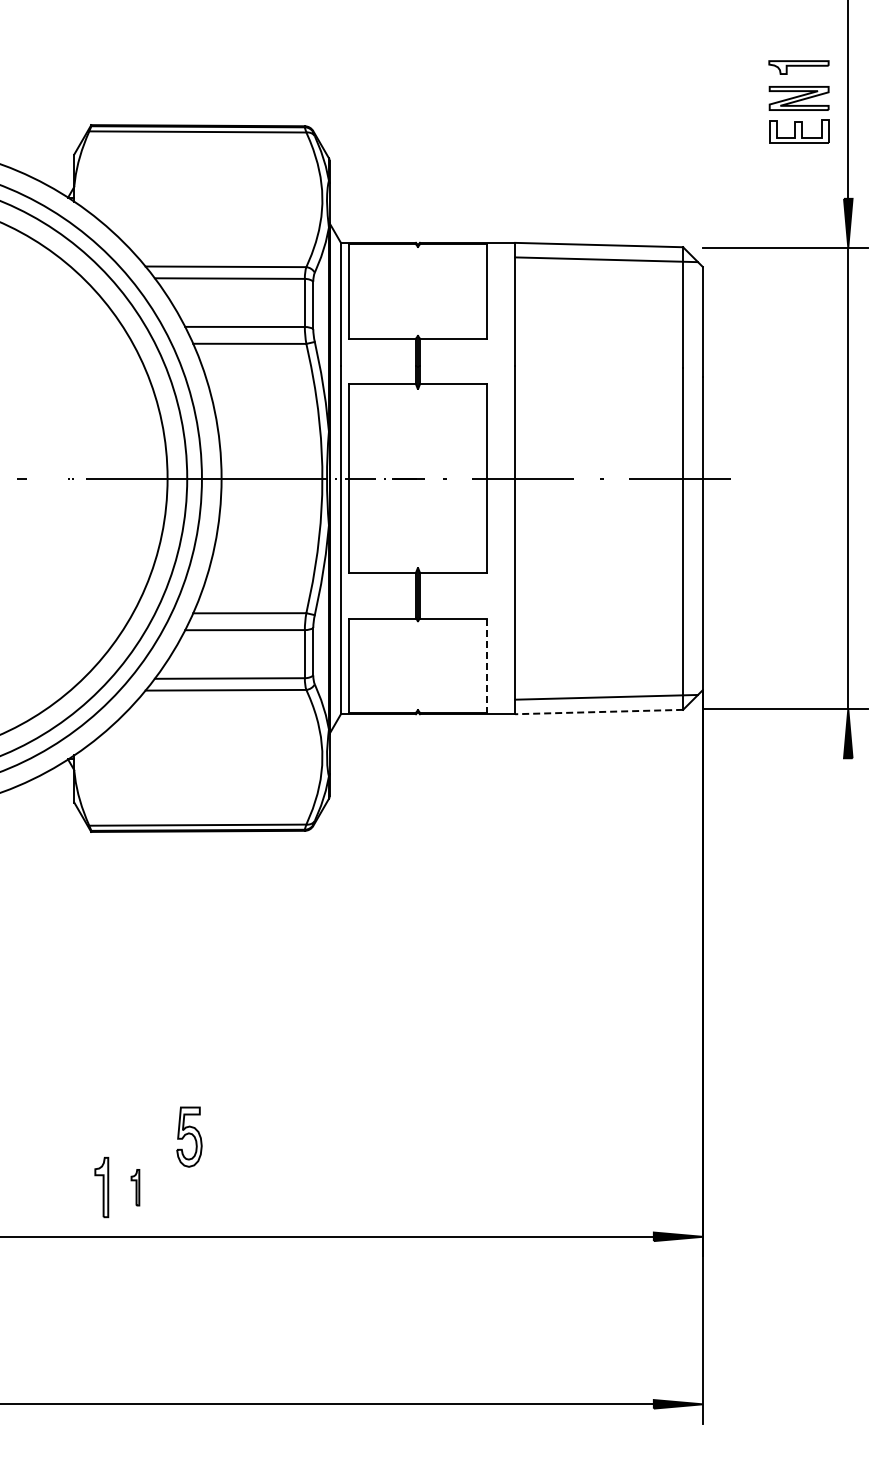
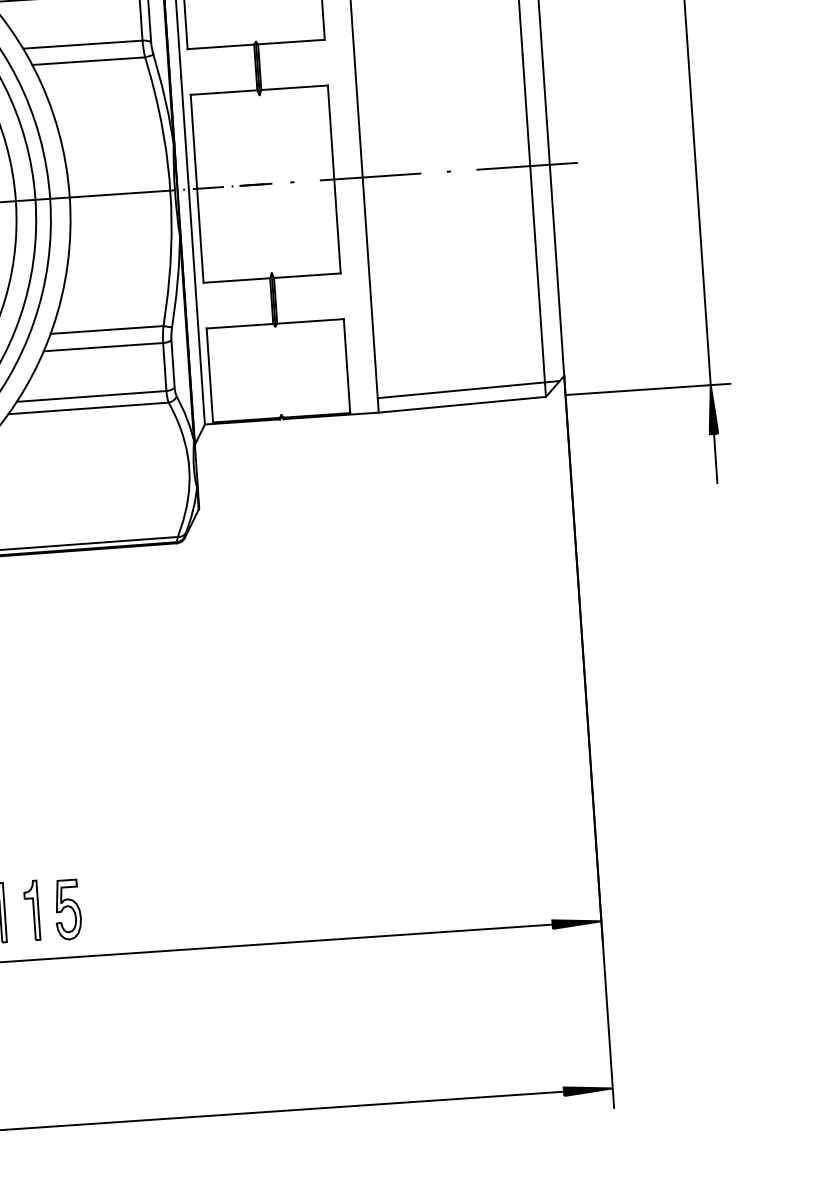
line: (486, 666) -> (346, 366), dashed -> solid
line: (599, 712) -> (462, 405), dashed -> solid
line: (848, 782) -> (715, 458), added
part: (189, 1136) -> (68, 909), moved
part: (135, 1187) -> (32, 910), size x1.67

